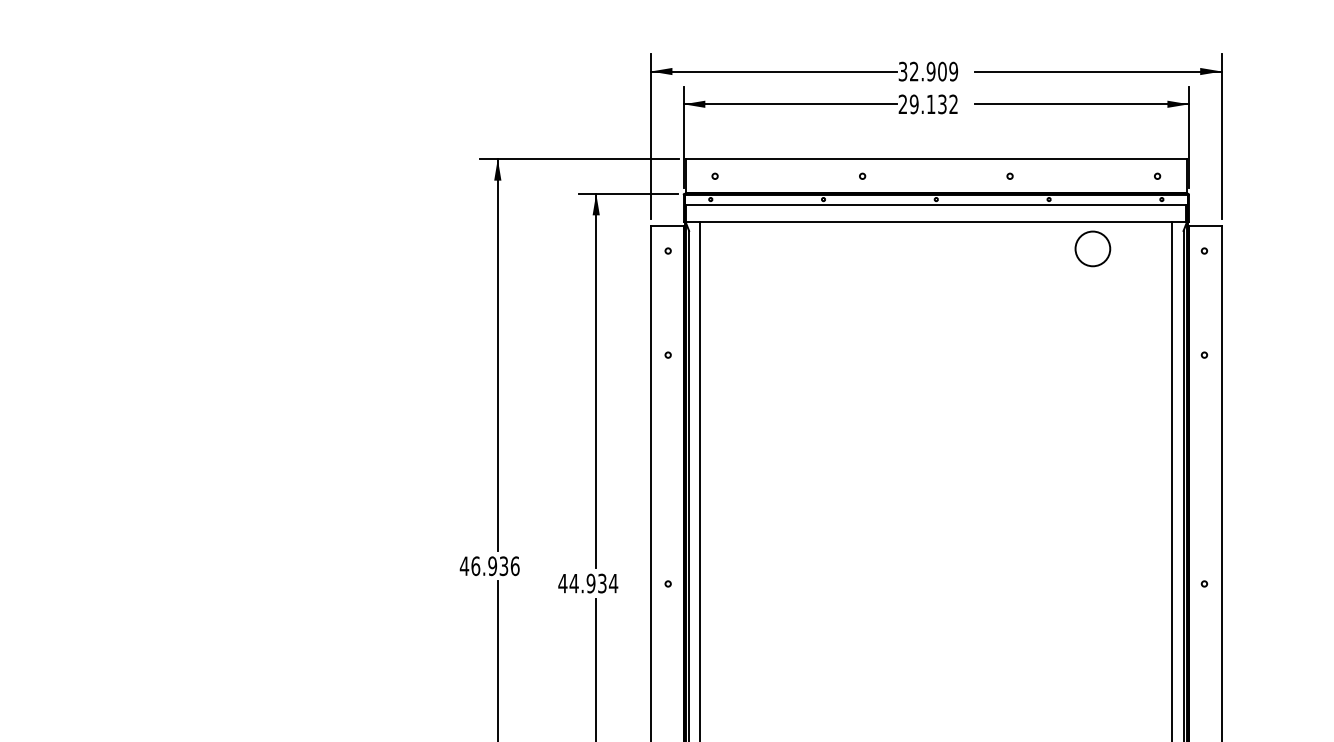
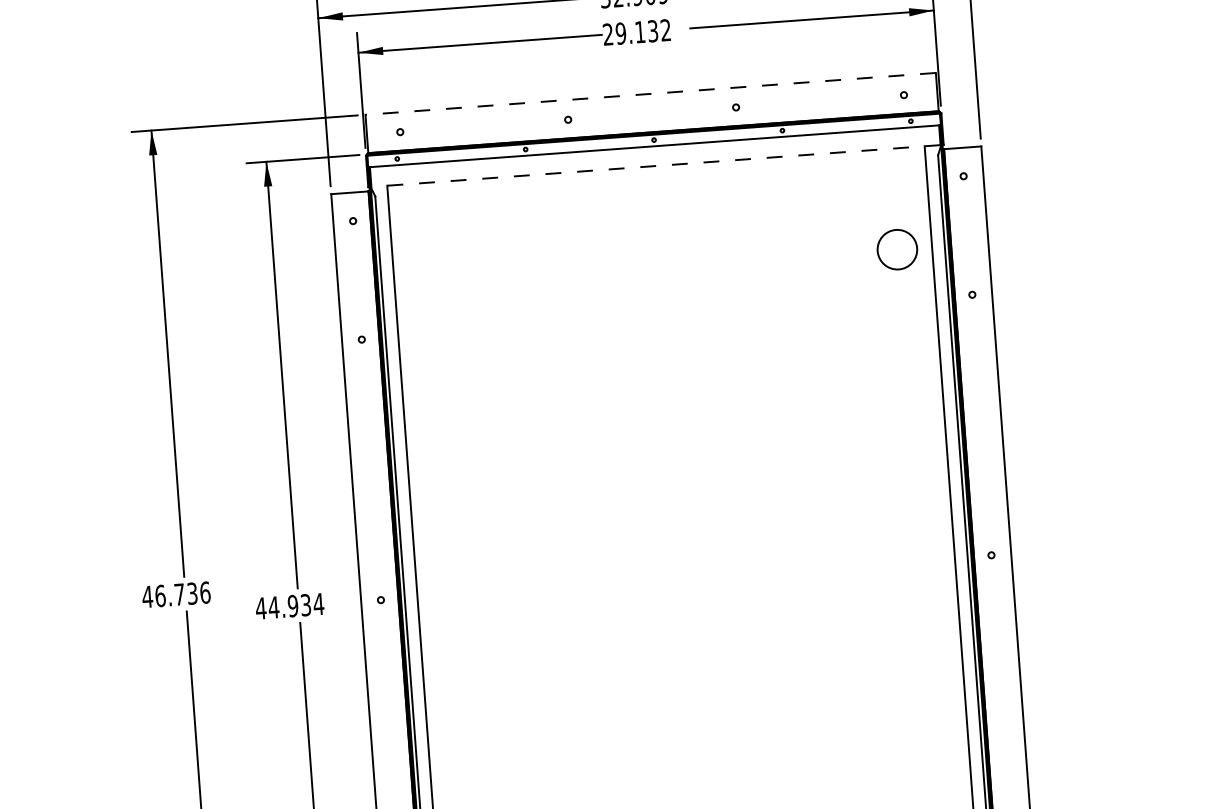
line: (936, 158) -> (650, 93), solid -> dashed
line: (936, 222) -> (656, 166), solid -> dashed
circle: (1092, 248) -> (896, 249), moved
text: (492, 566) -> (179, 594), 46.936 -> 46.736

